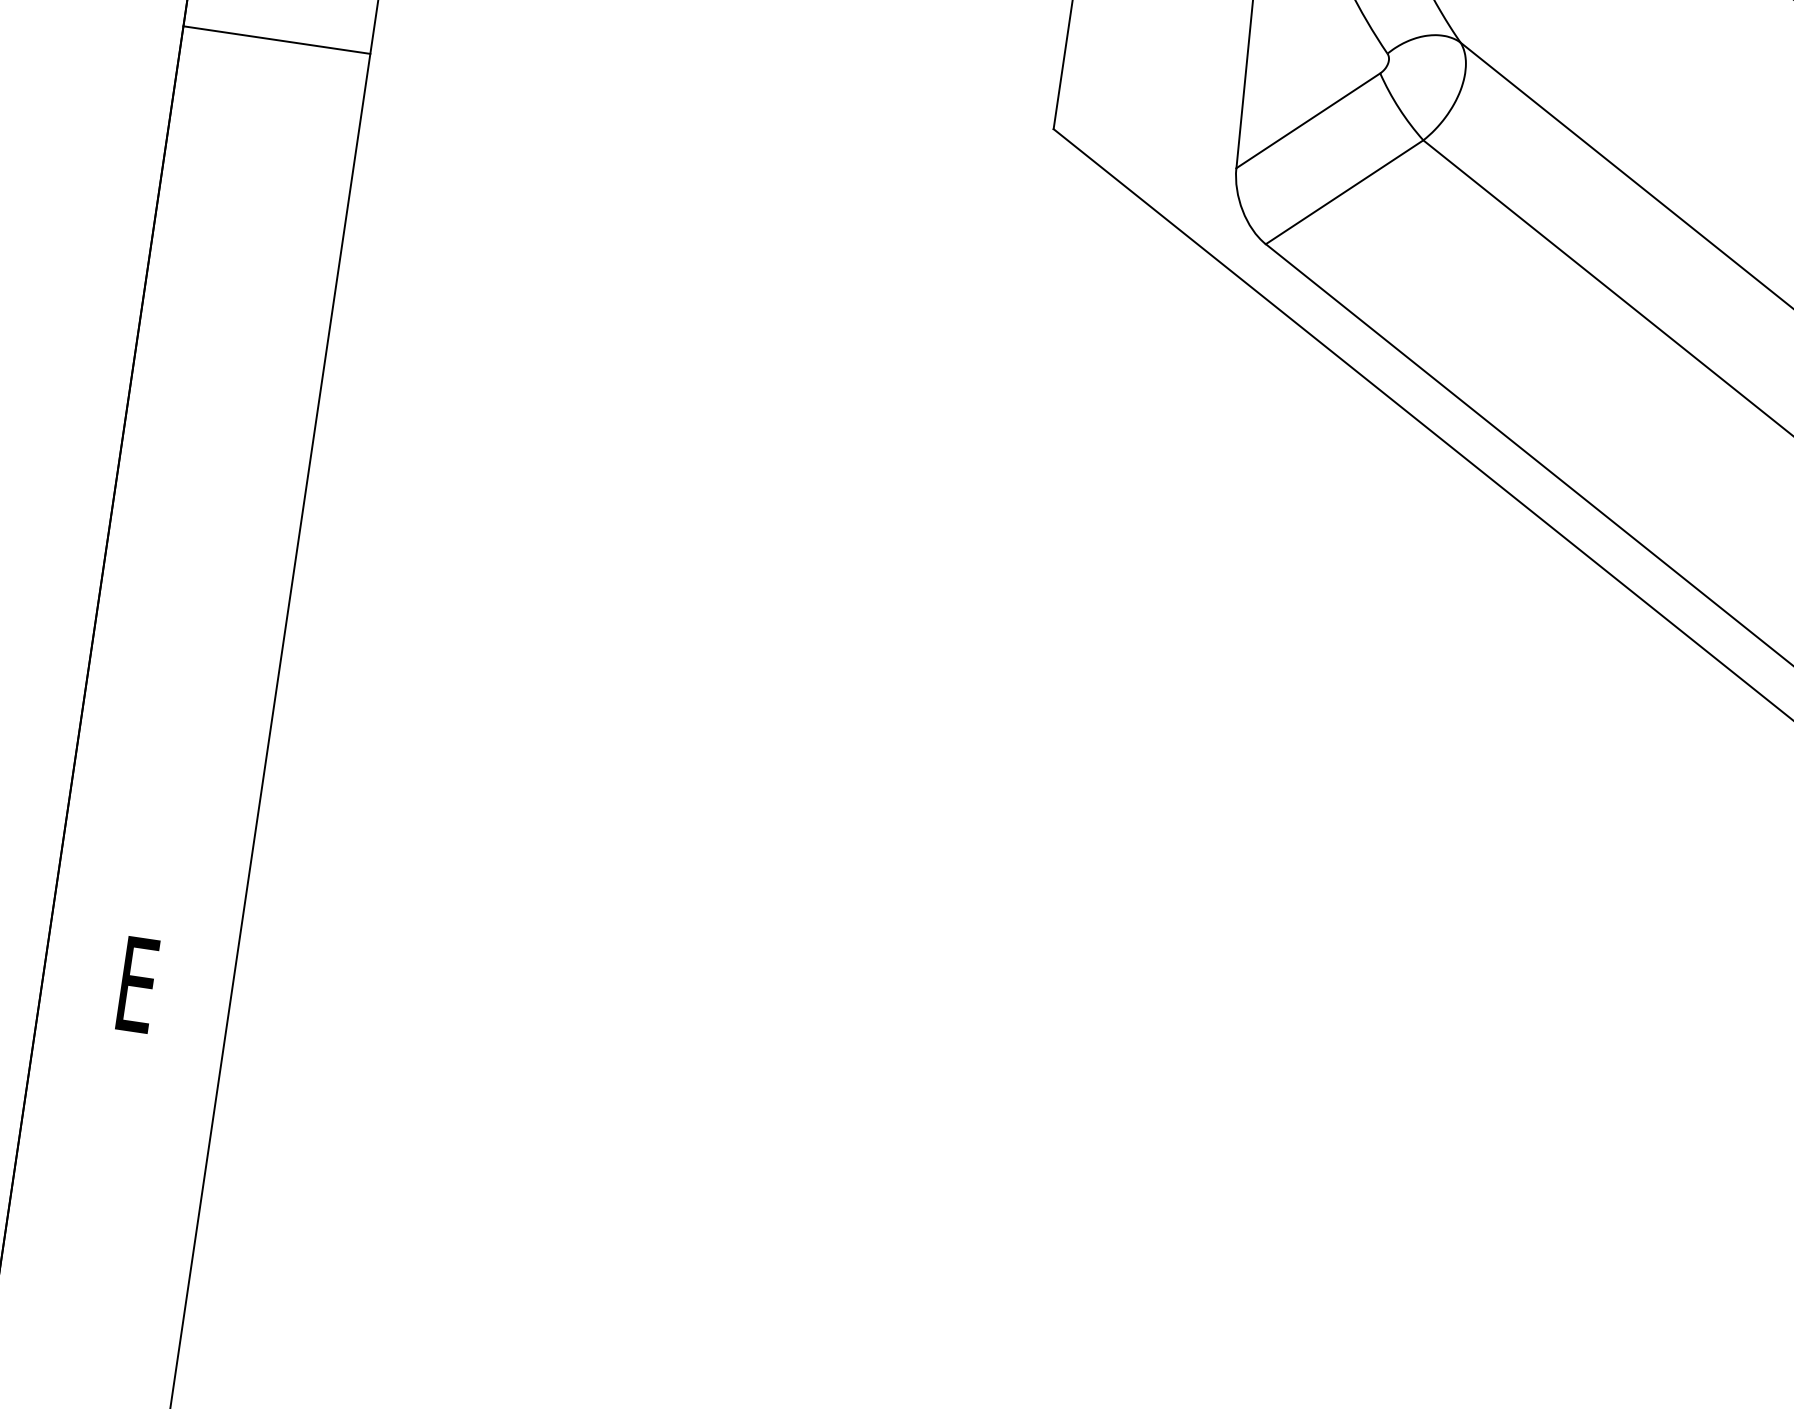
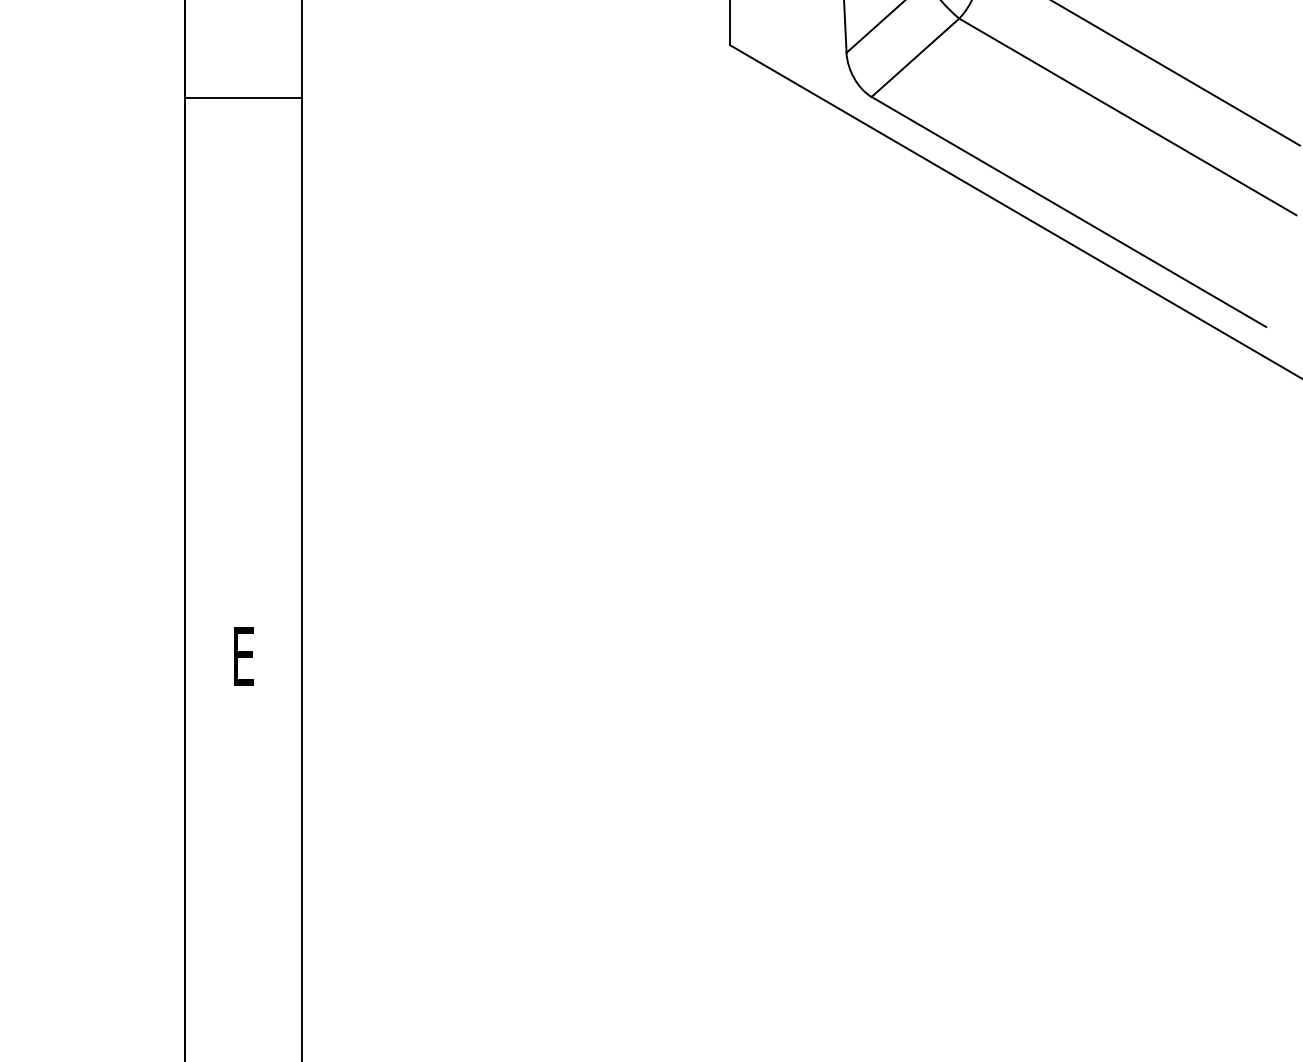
line: (276, 40) -> (243, 98), moved

